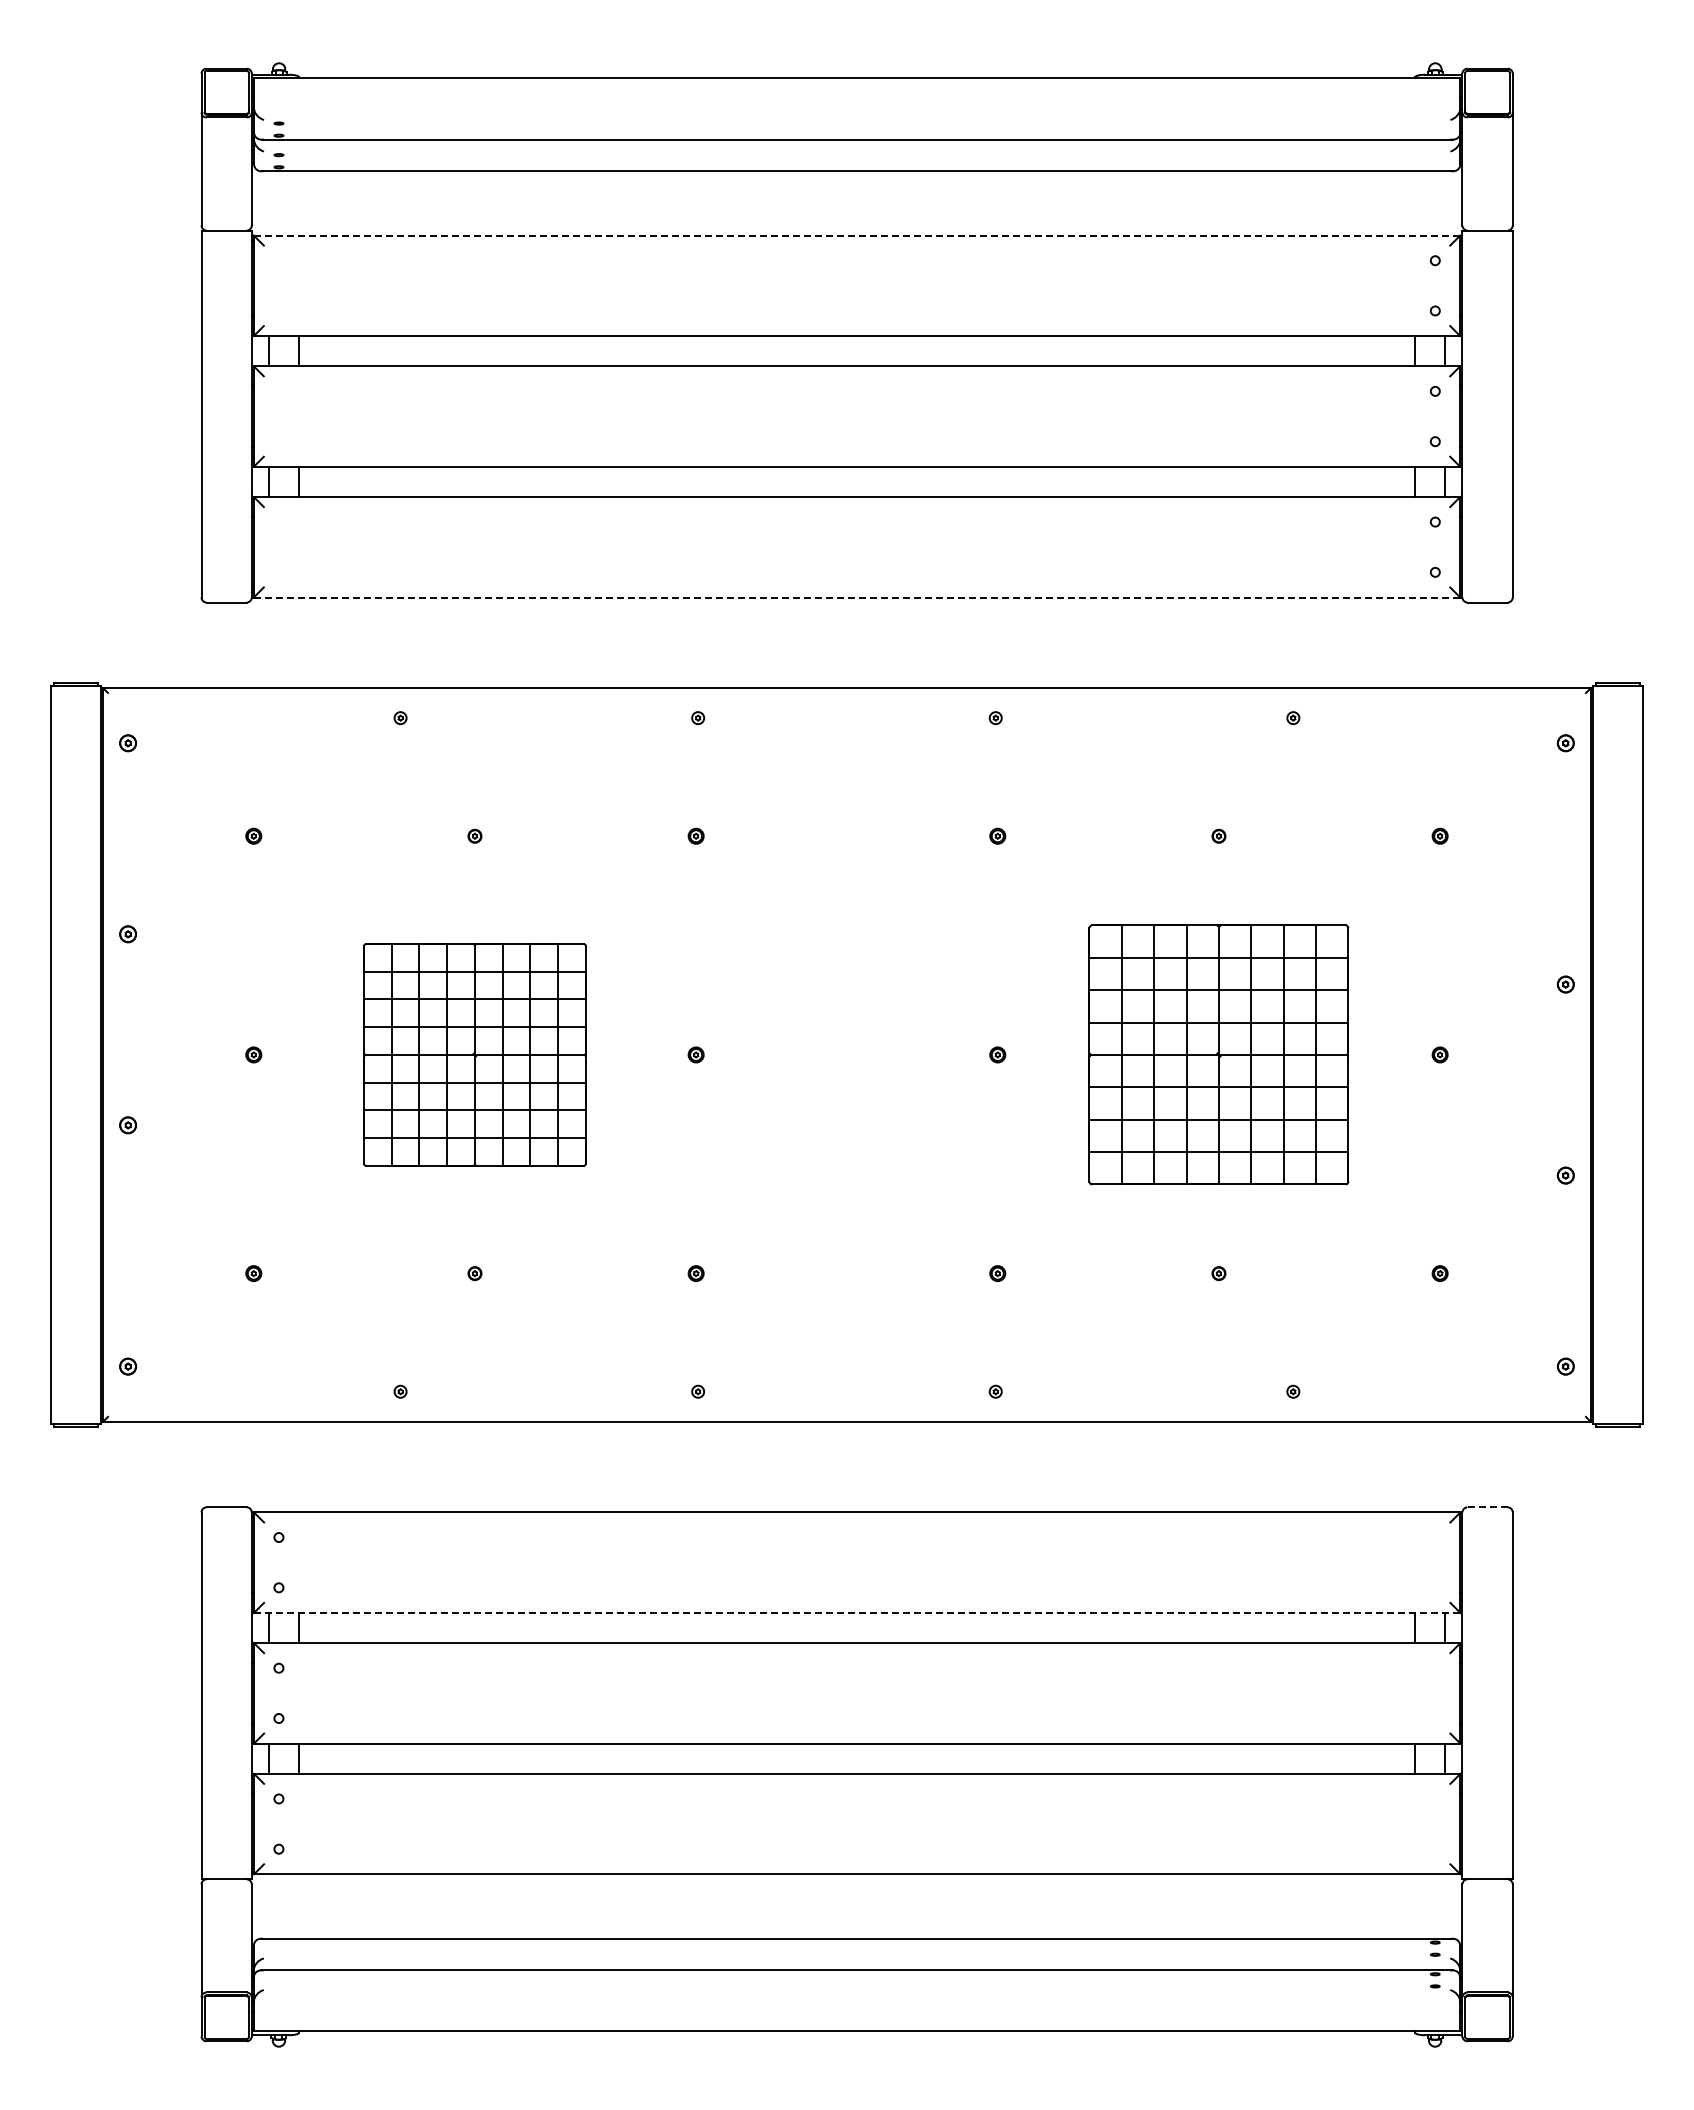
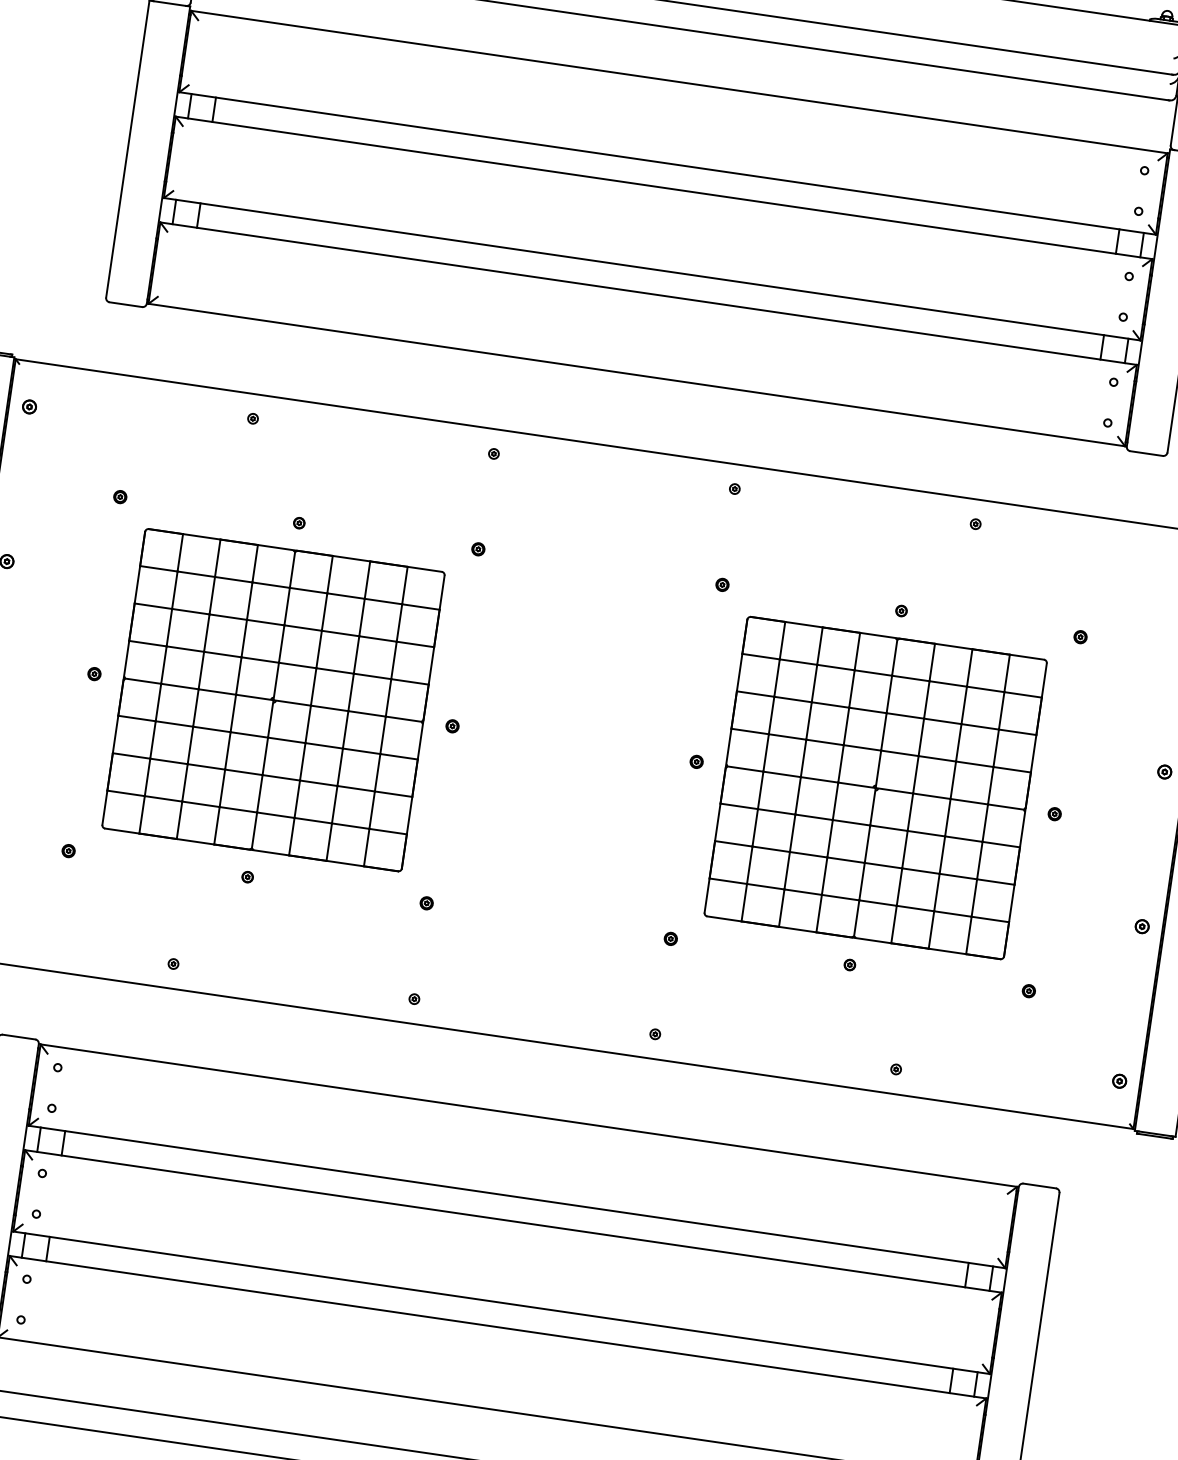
line: (856, 235) -> (679, 81), dashed -> solid
line: (857, 597) -> (637, 375), dashed -> solid
part: (474, 1054) -> (273, 699), size x1.67
part: (1218, 1054) -> (875, 787), size x1.43
line: (1488, 1507) -> (1040, 1186), dashed -> solid
line: (857, 1612) -> (517, 1196), dashed -> solid

